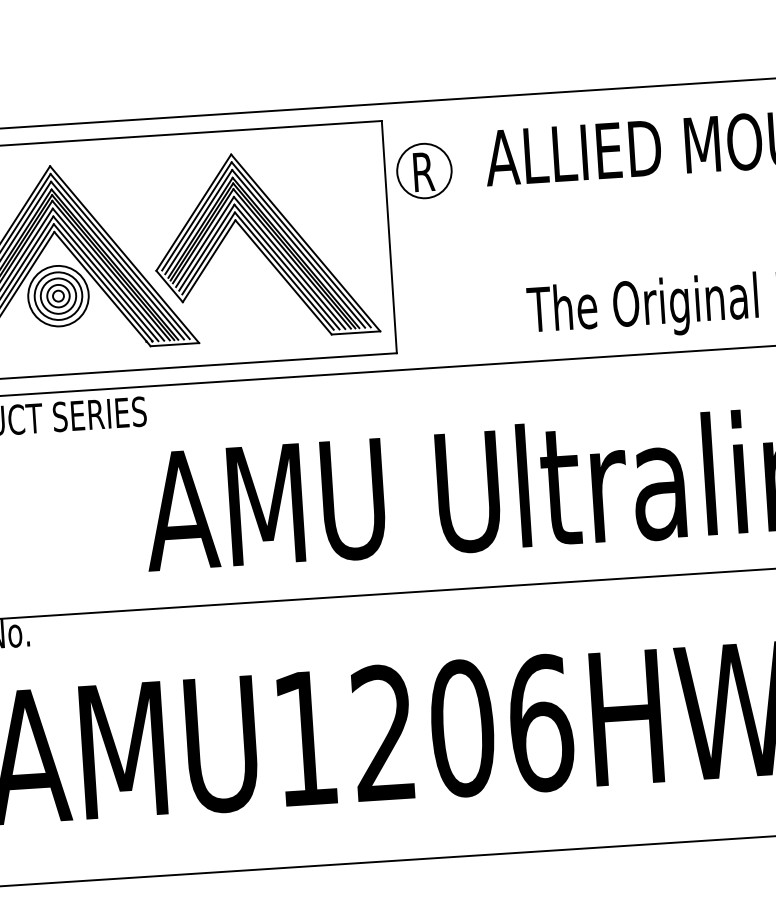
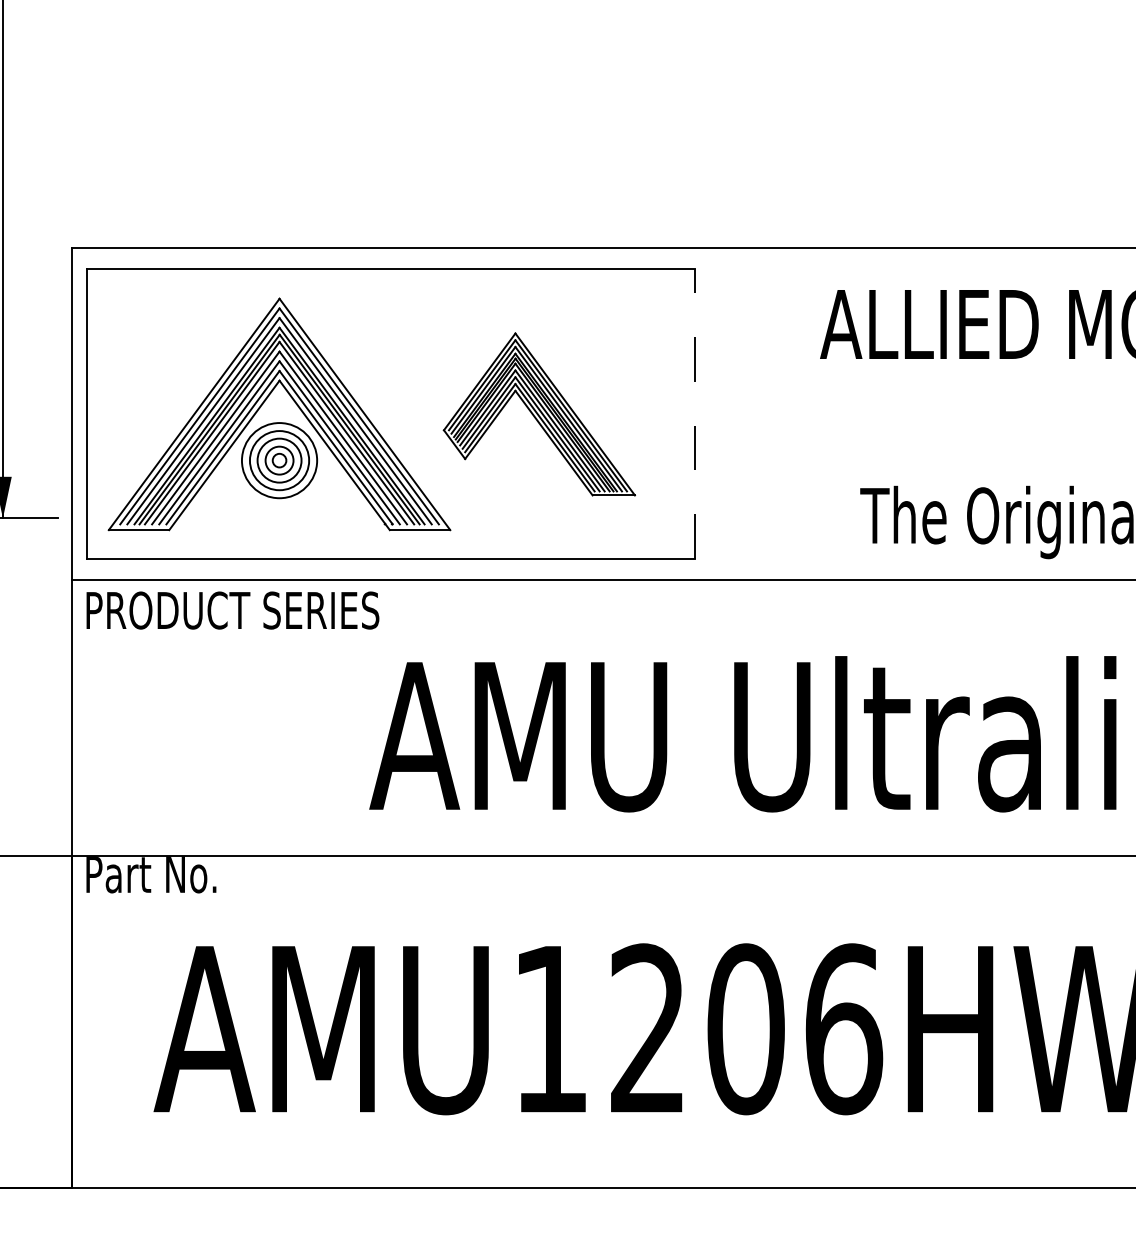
part: (424, 170) -> (743, 334), removed
line: (389, 236) -> (694, 413), solid -> dashed
part: (264, 245) -> (539, 414), size x0.7

